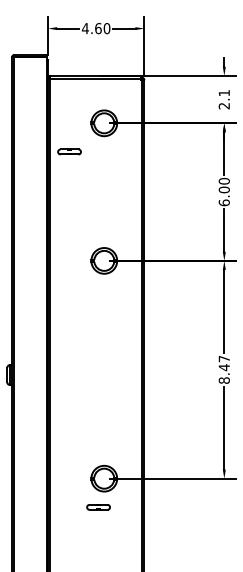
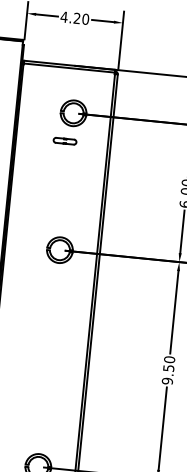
text: (98, 28) -> (77, 18), 4.60 -> 4.20
part: (69, 151) -> (65, 140), moved
text: (223, 369) -> (167, 370), 8.47 -> 9.50

